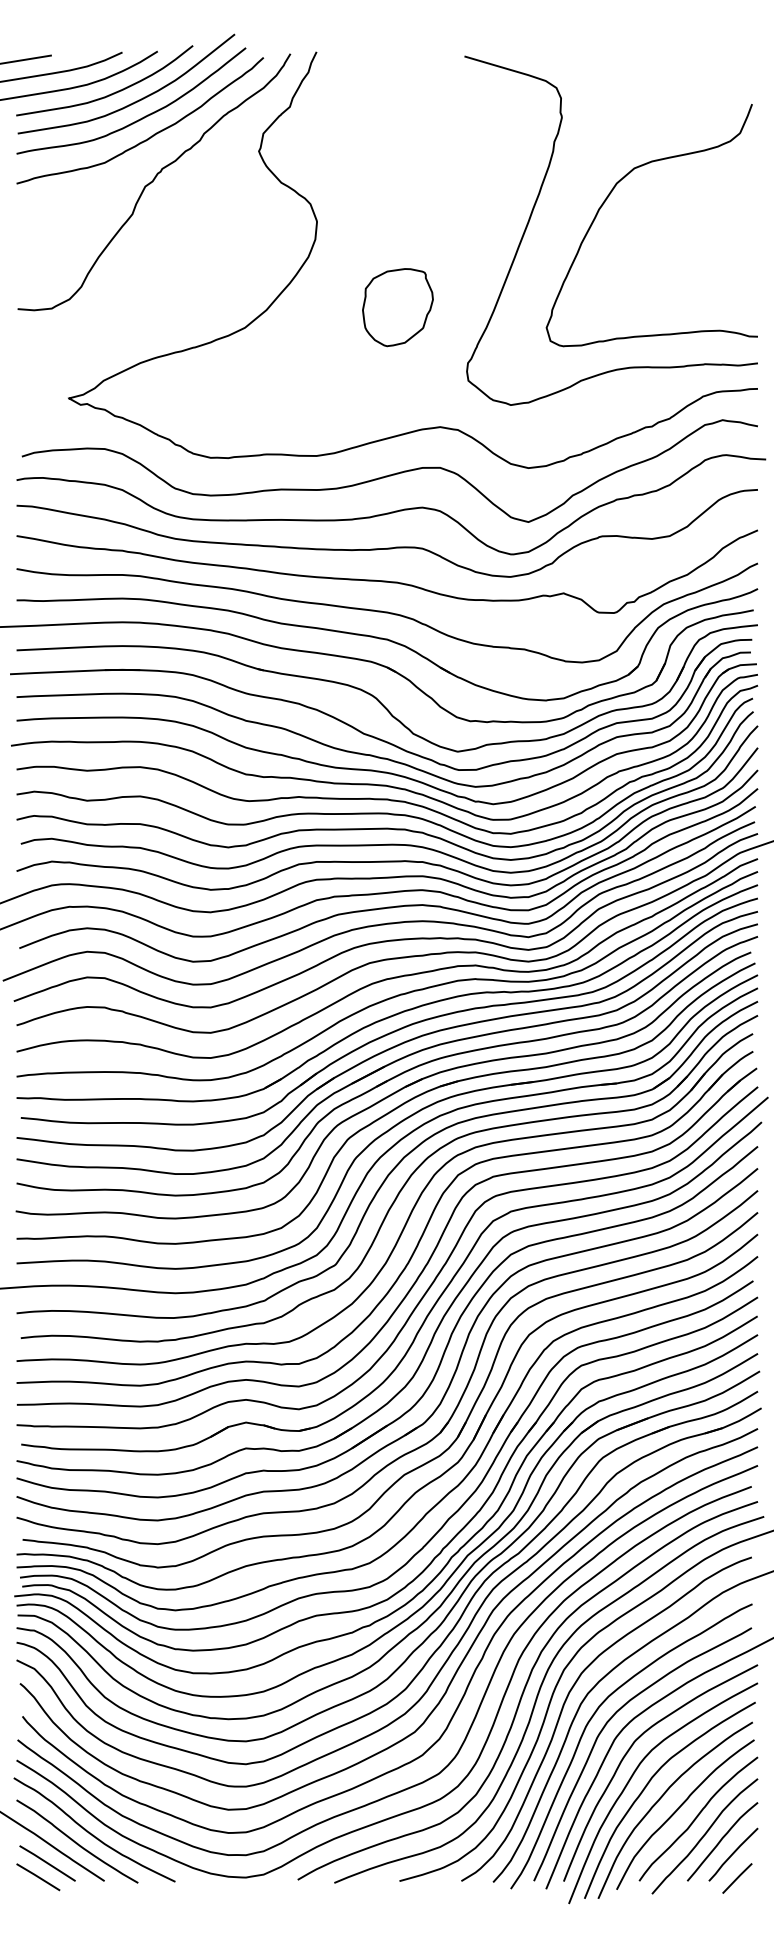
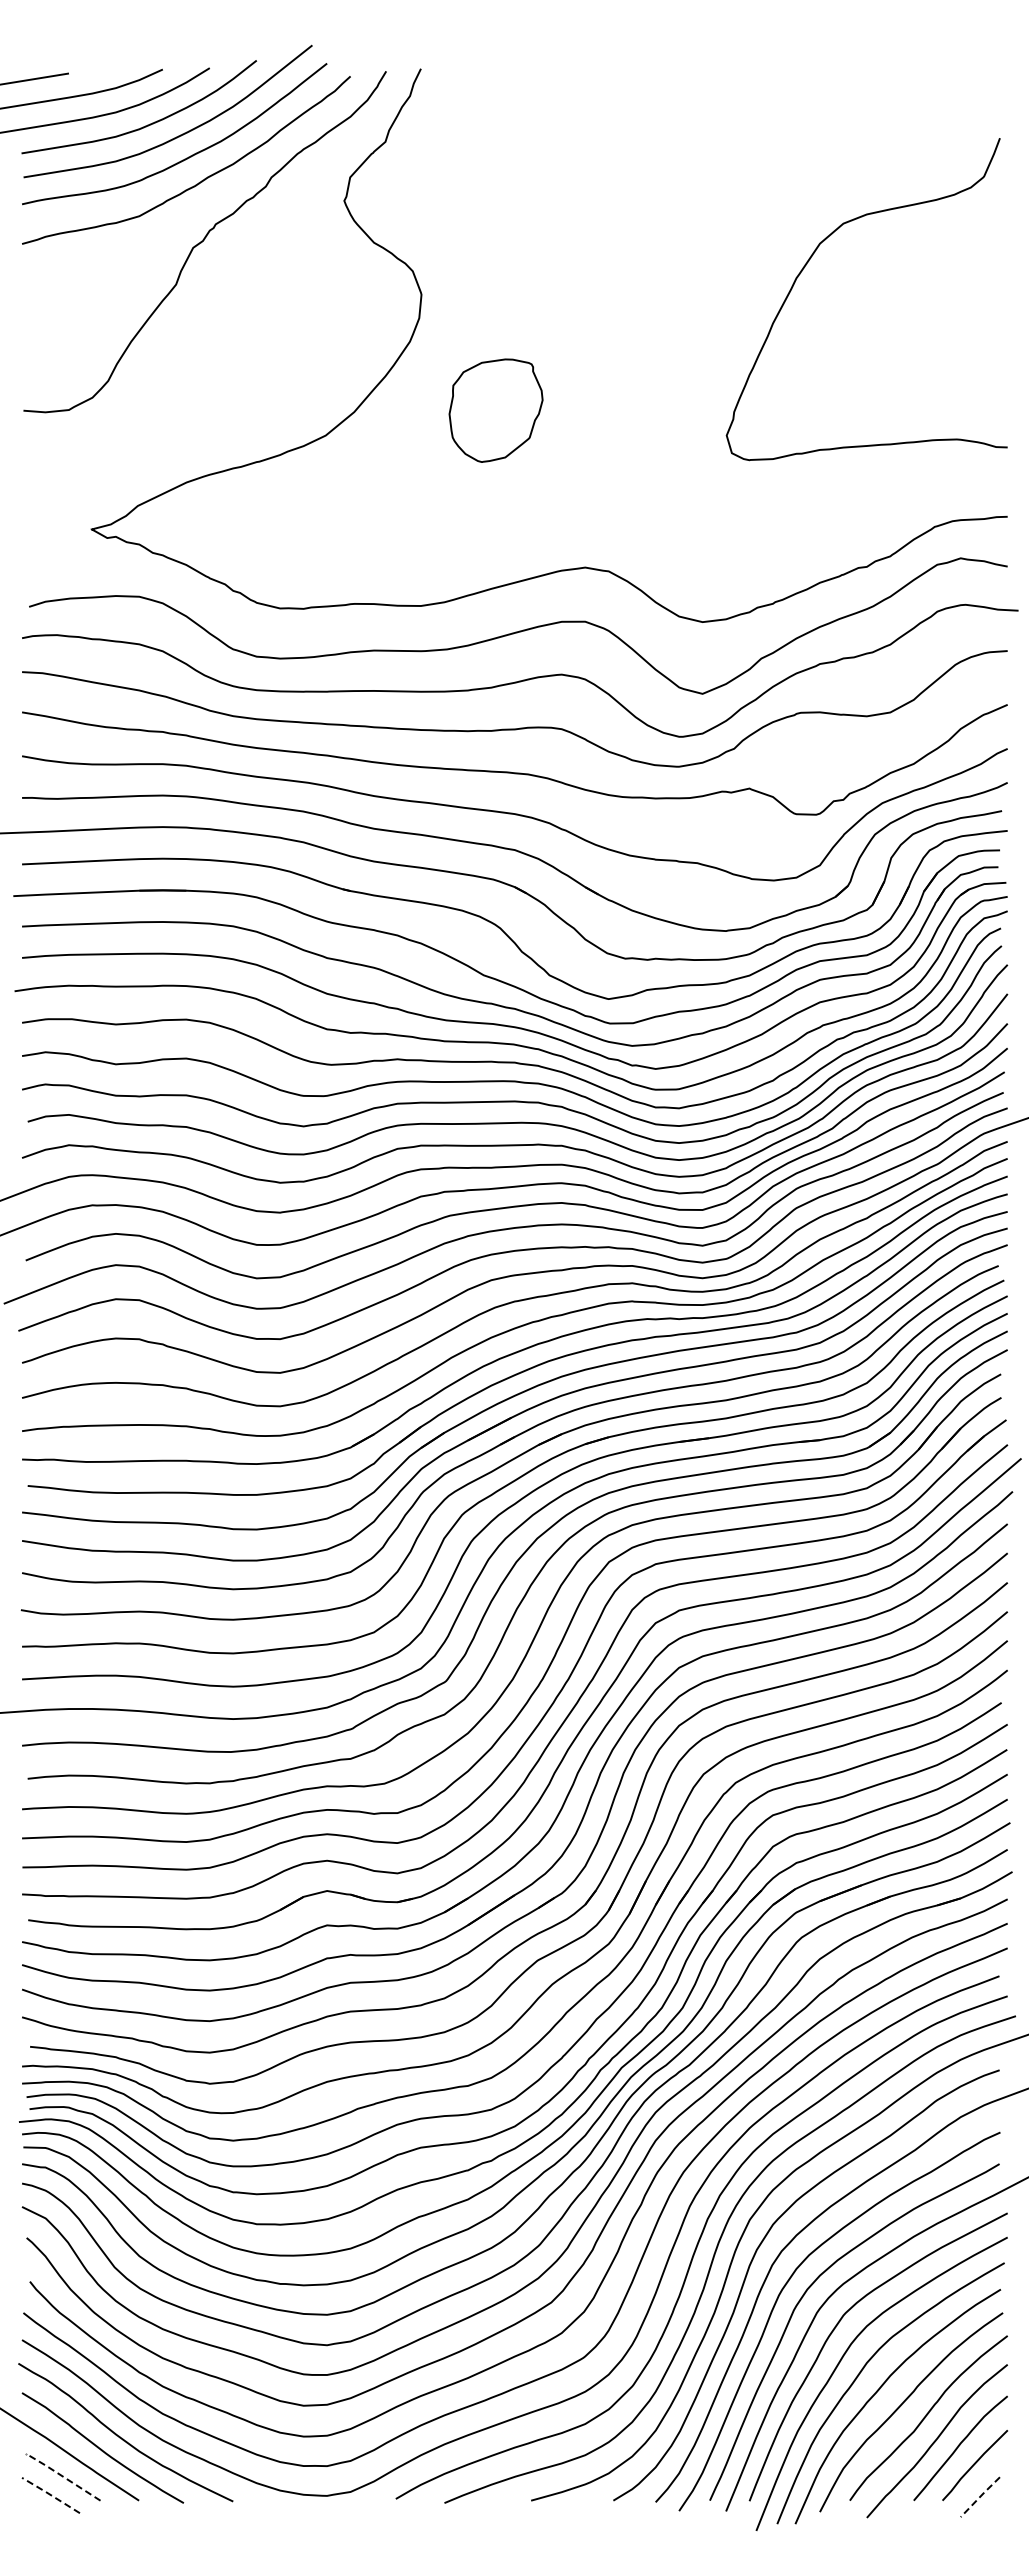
curve: (537, 200) -> (714, 266), removed
part: (397, 307) -> (495, 410), moved
line: (47, 1862) -> (63, 2476), solid -> dashed
line: (37, 1876) -> (50, 2494), solid -> dashed
line: (737, 1878) -> (980, 2496), solid -> dashed

